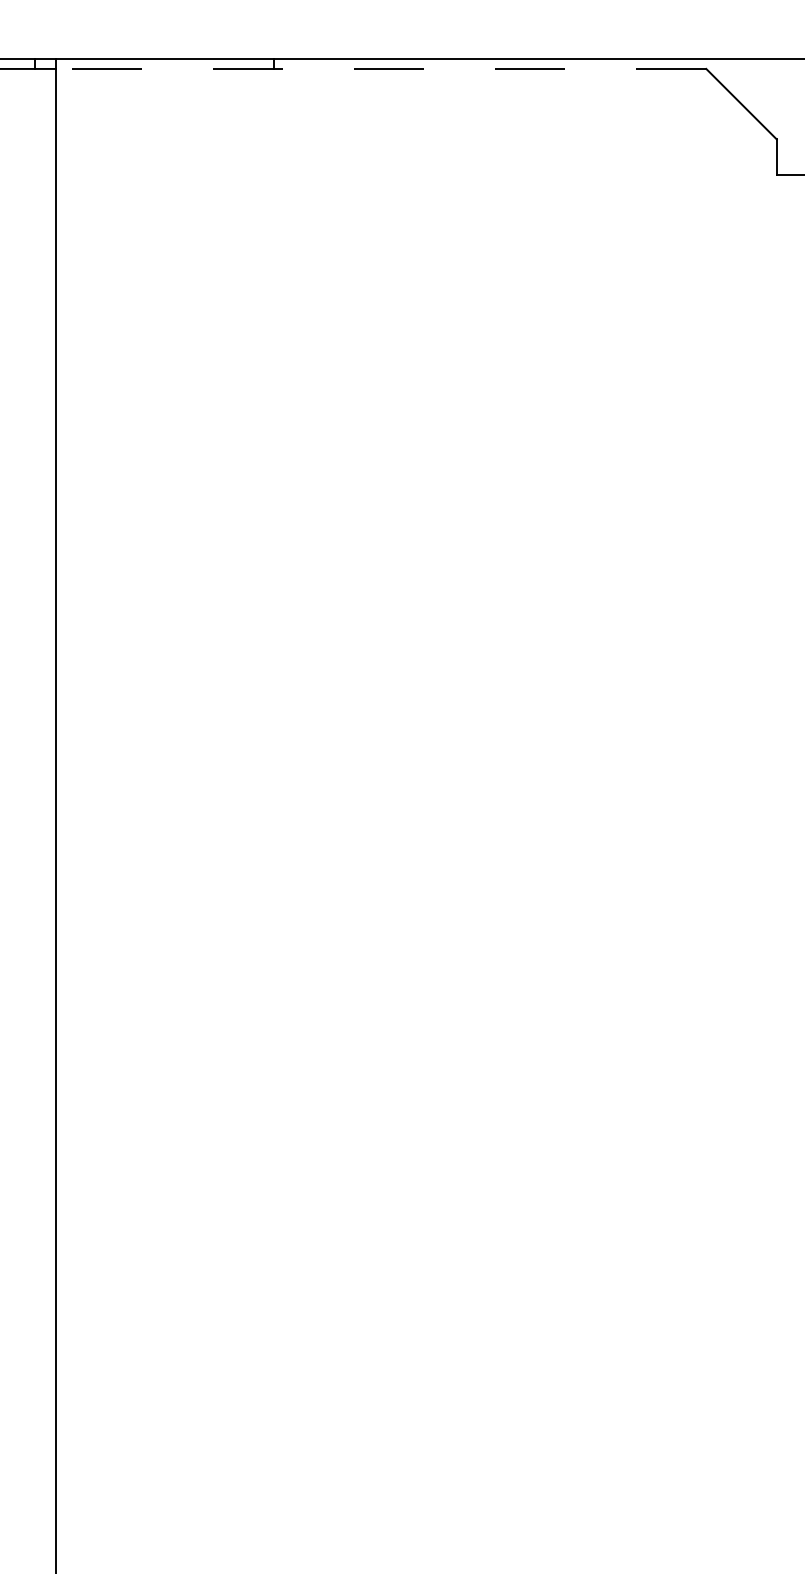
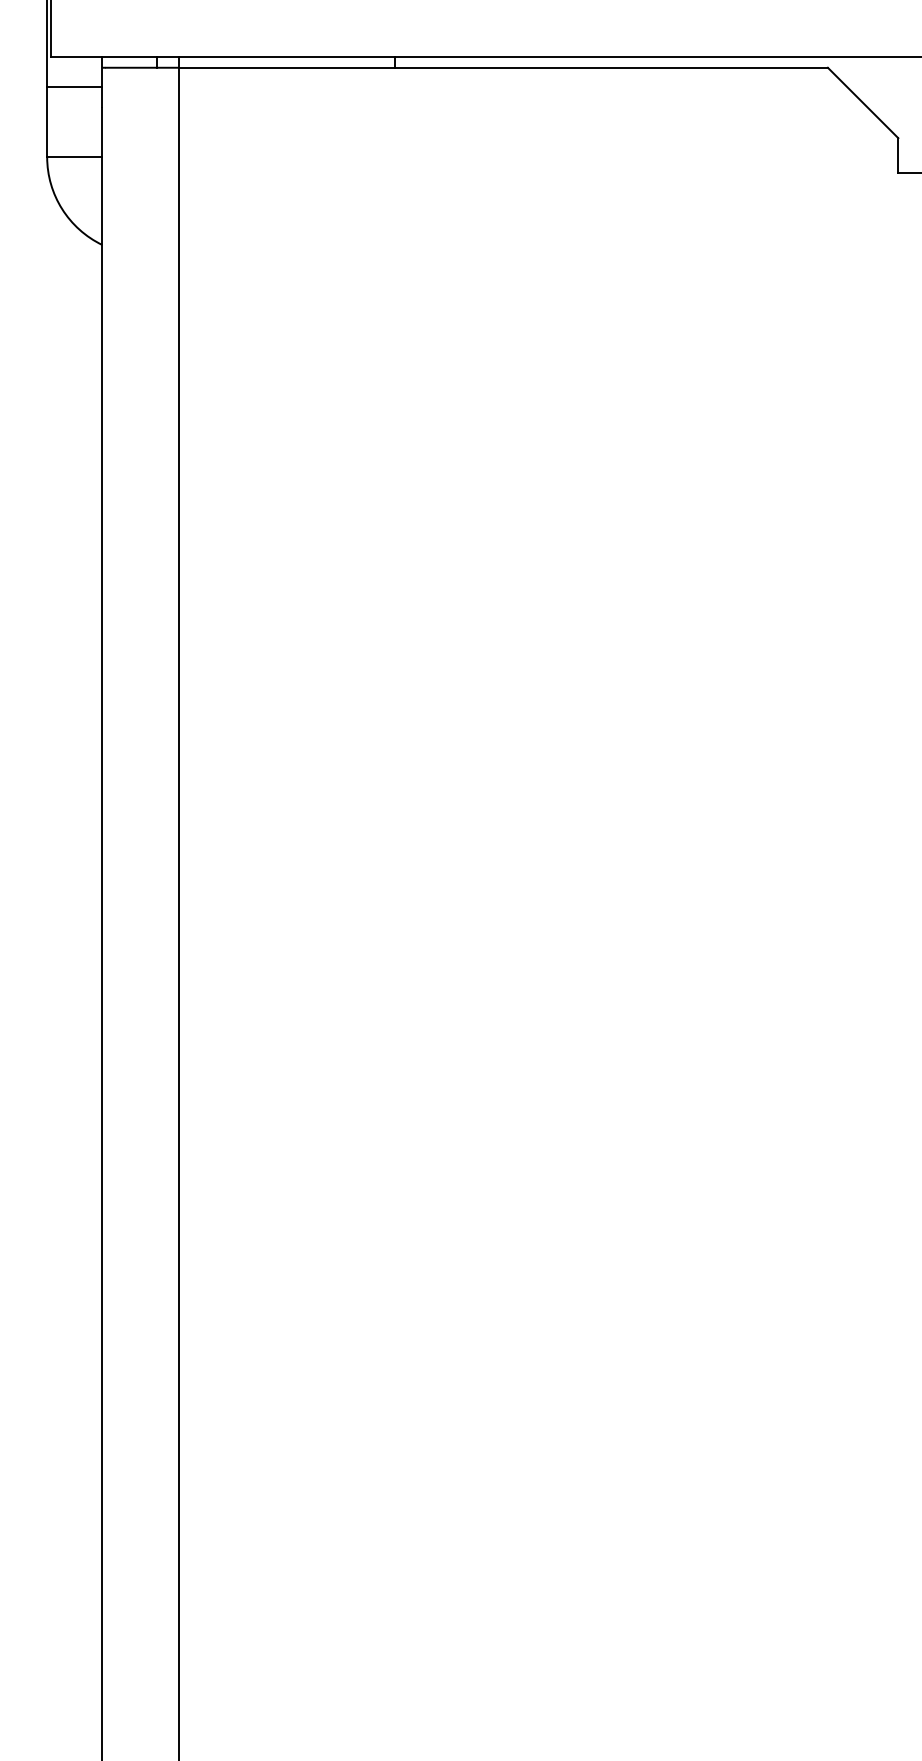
line: (381, 68) -> (503, 67), dashed -> solid

